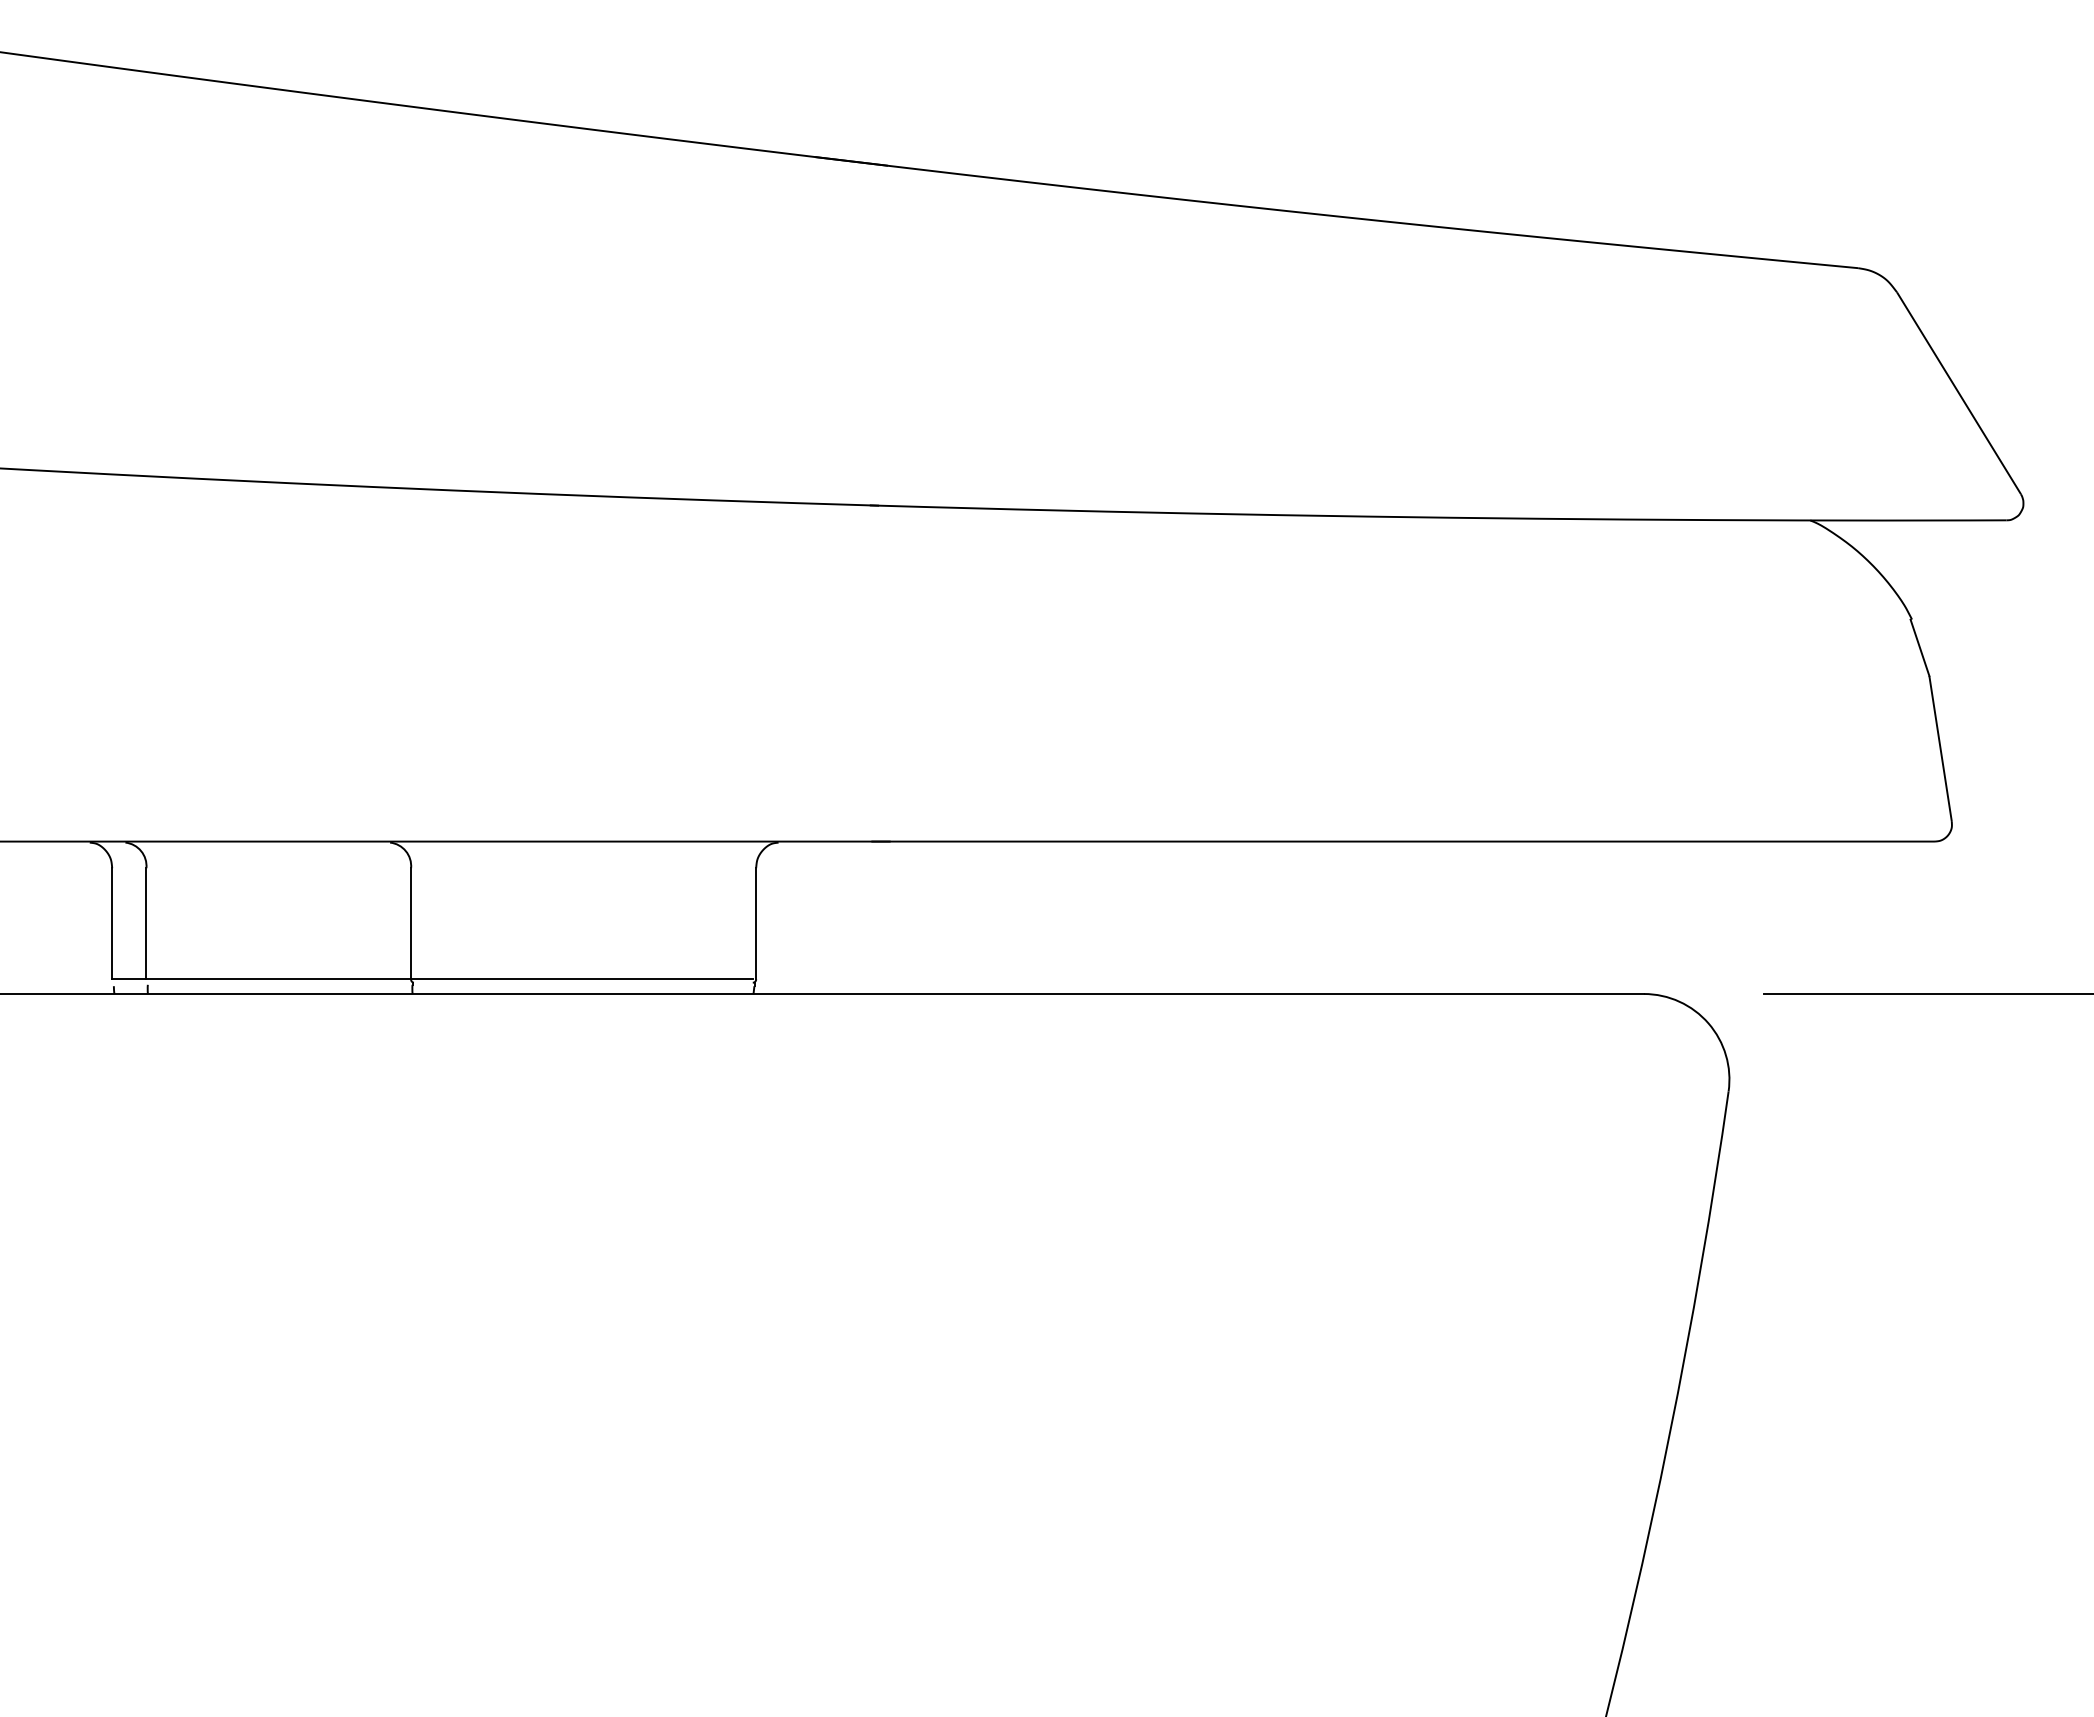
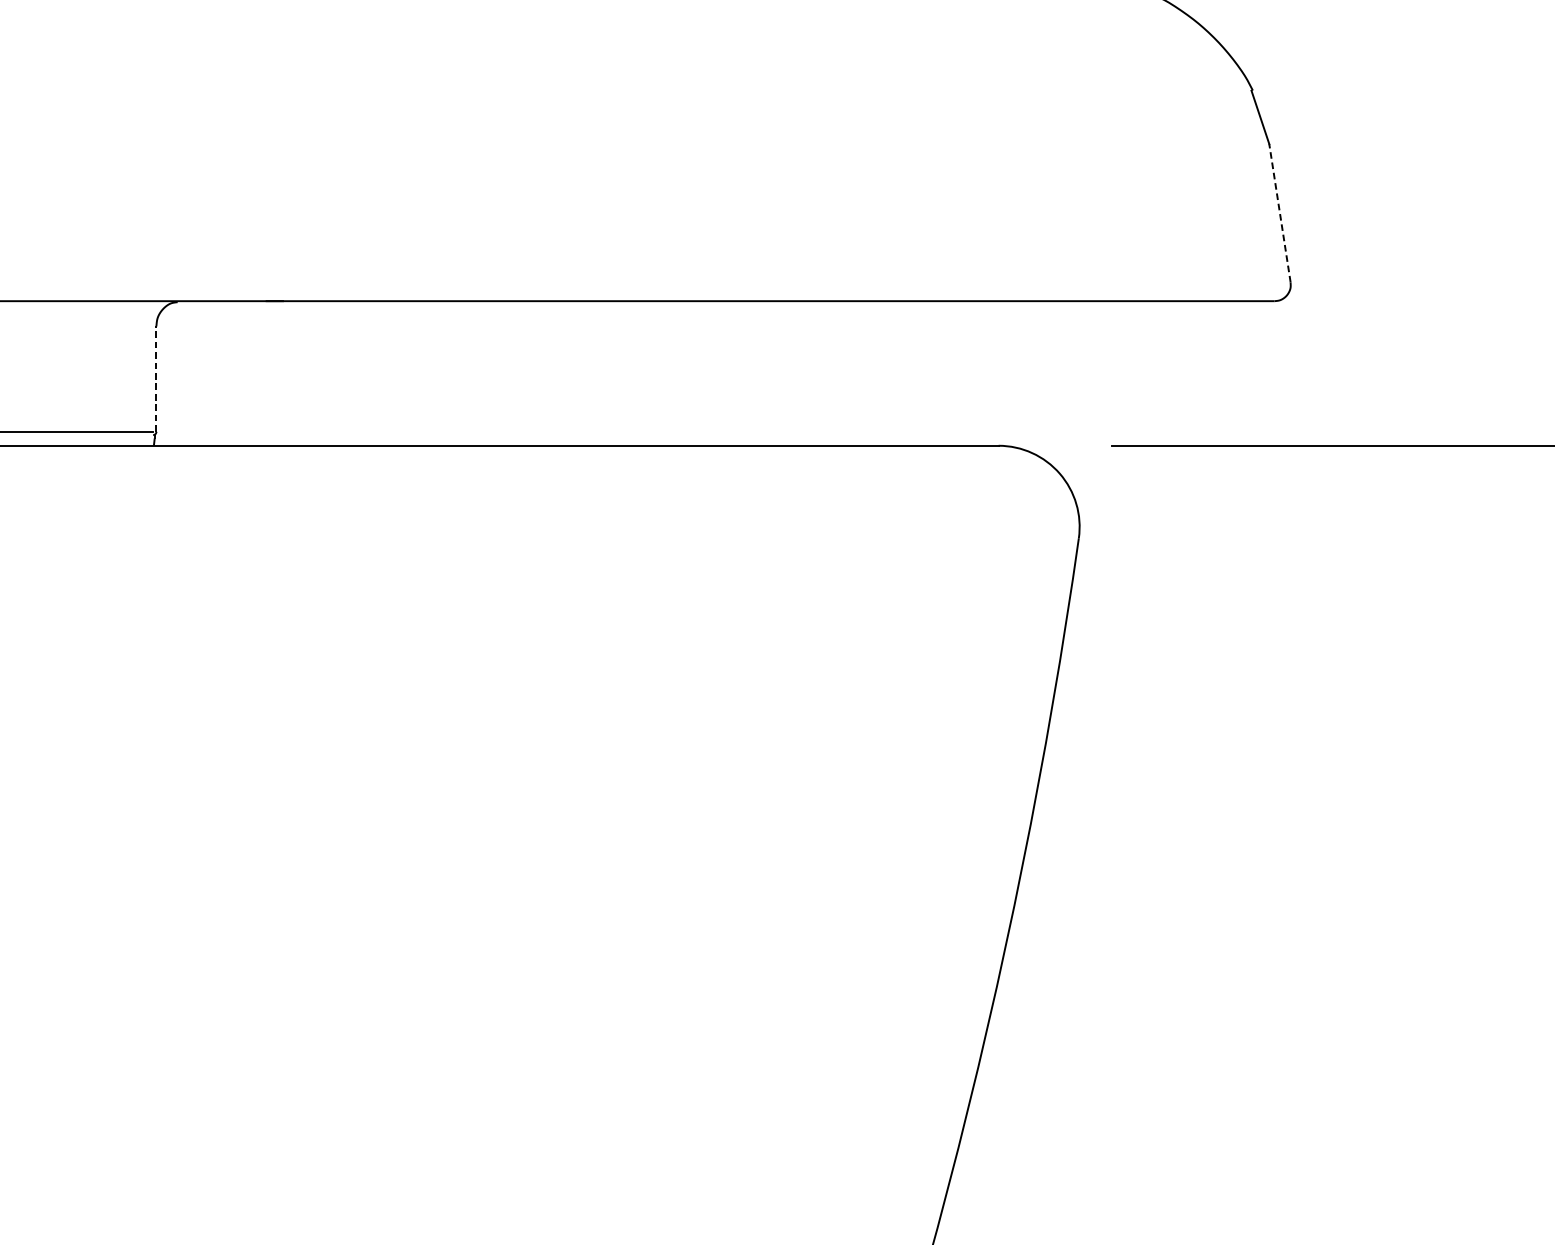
line: (1940, 748) -> (1279, 212), solid -> dashed
line: (756, 923) -> (156, 378), solid -> dashed

